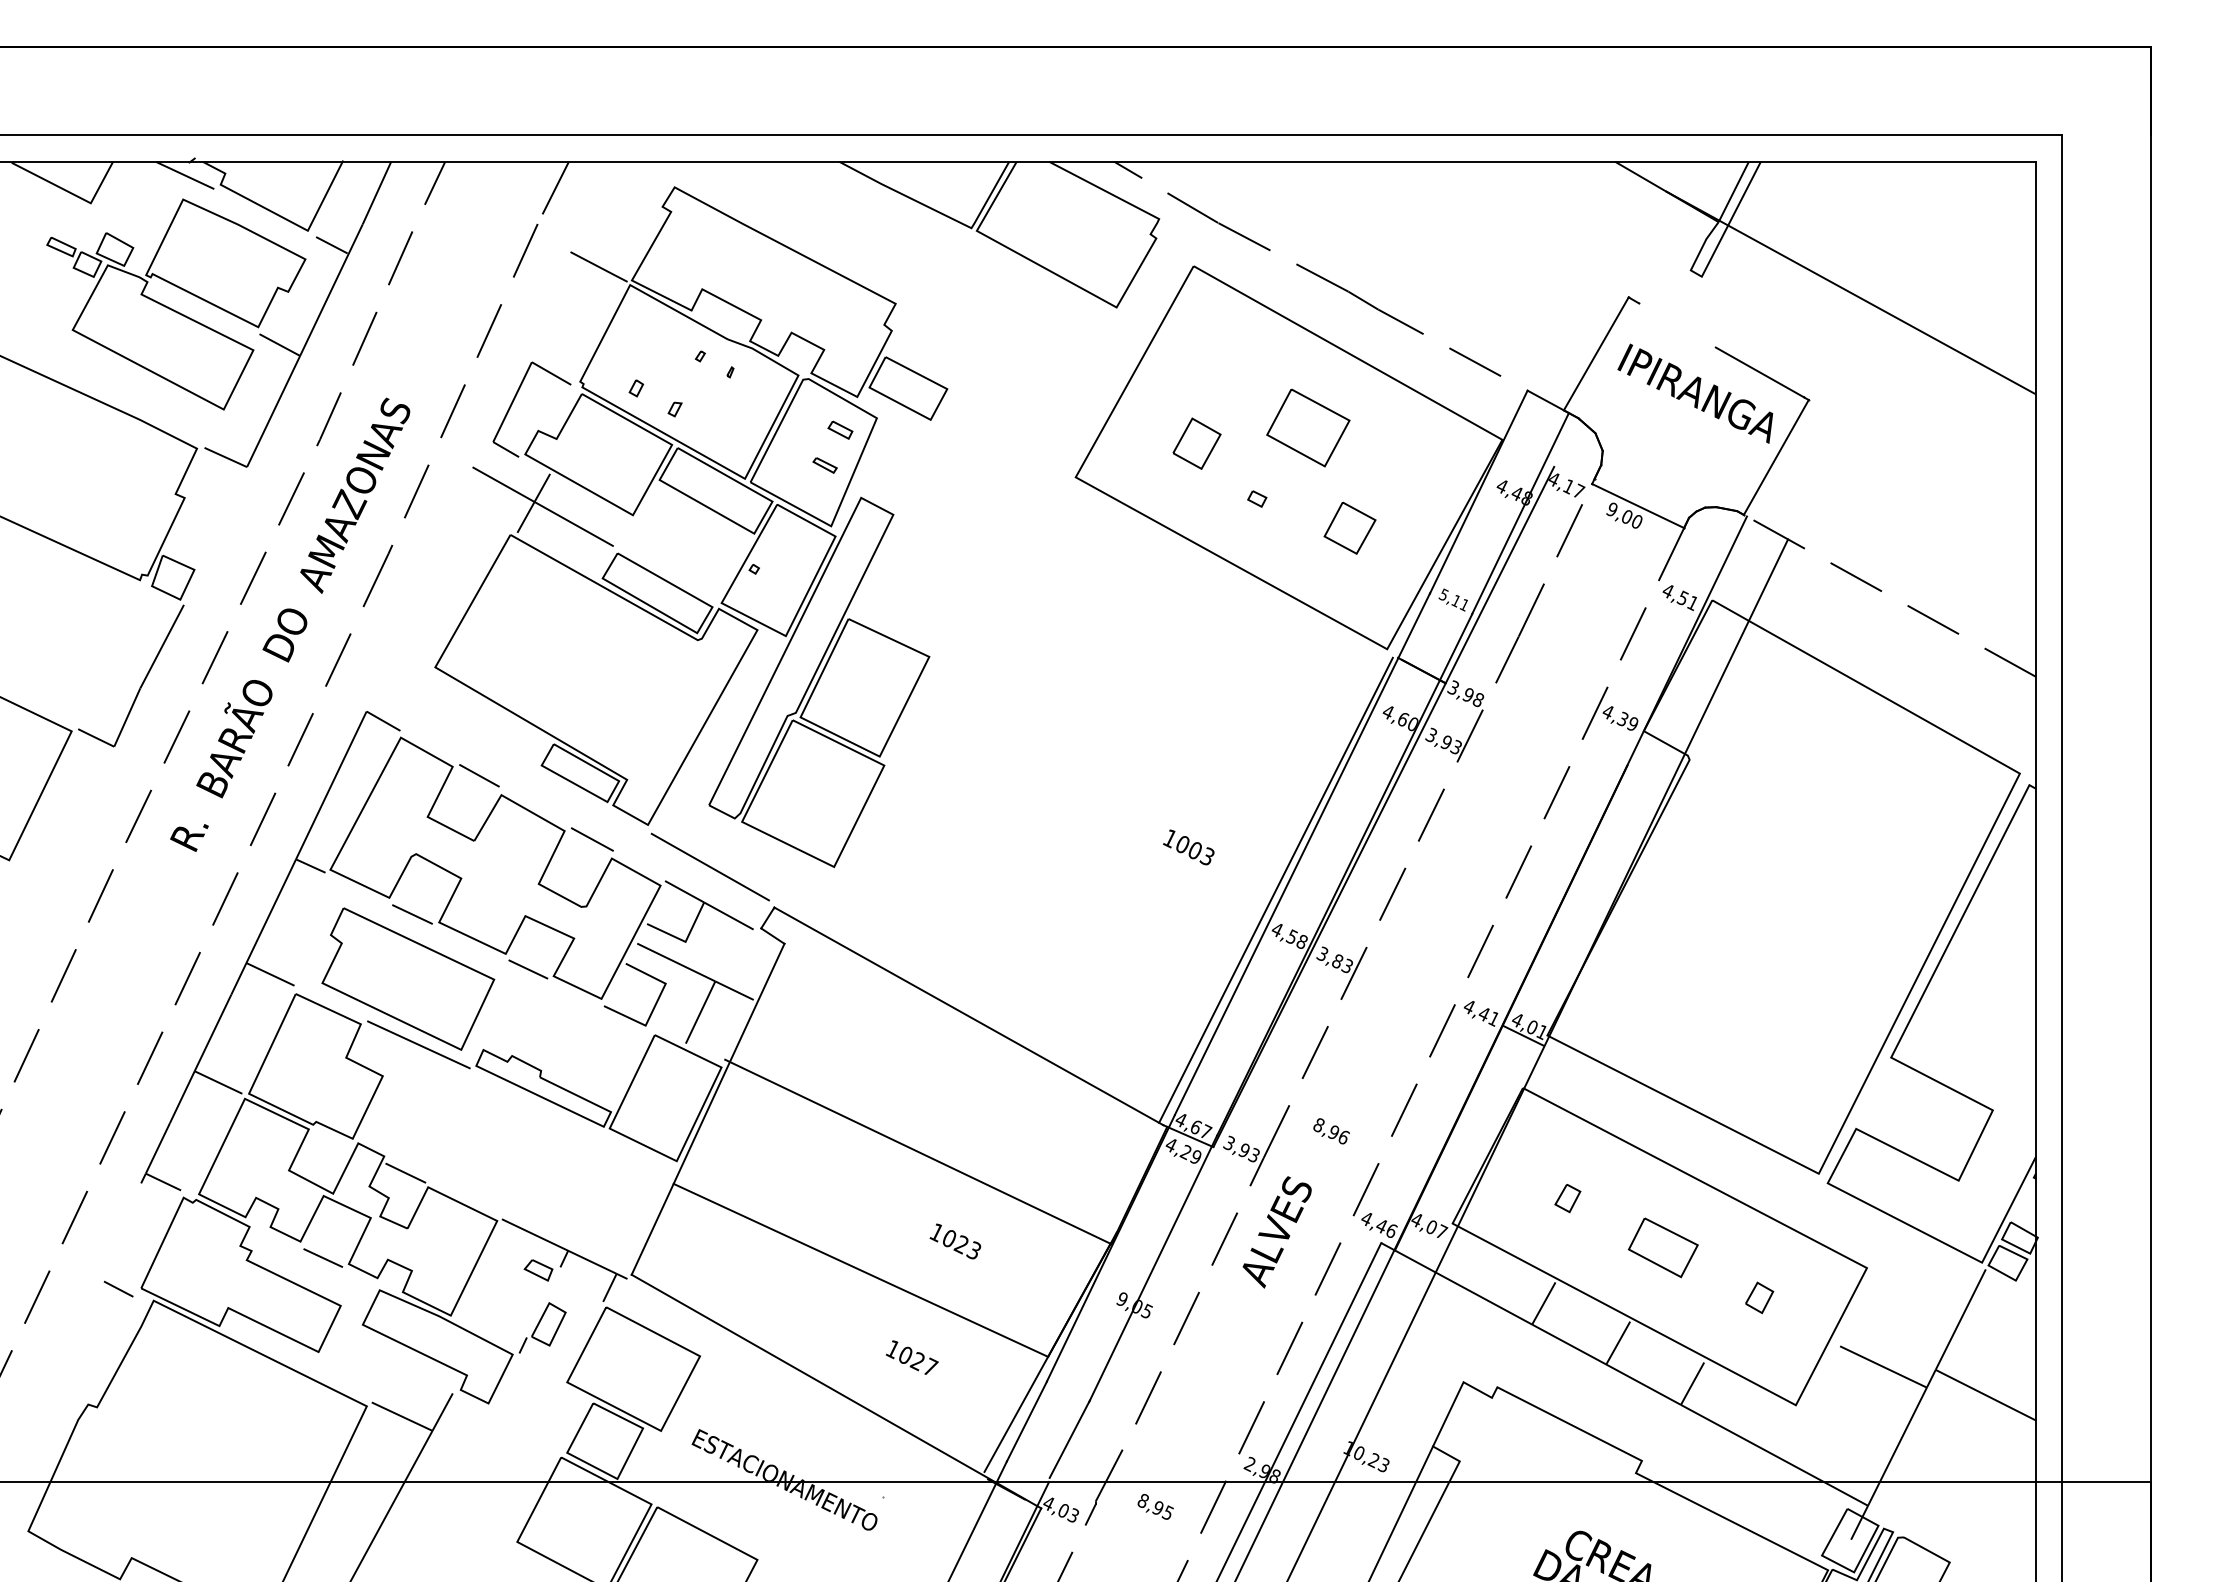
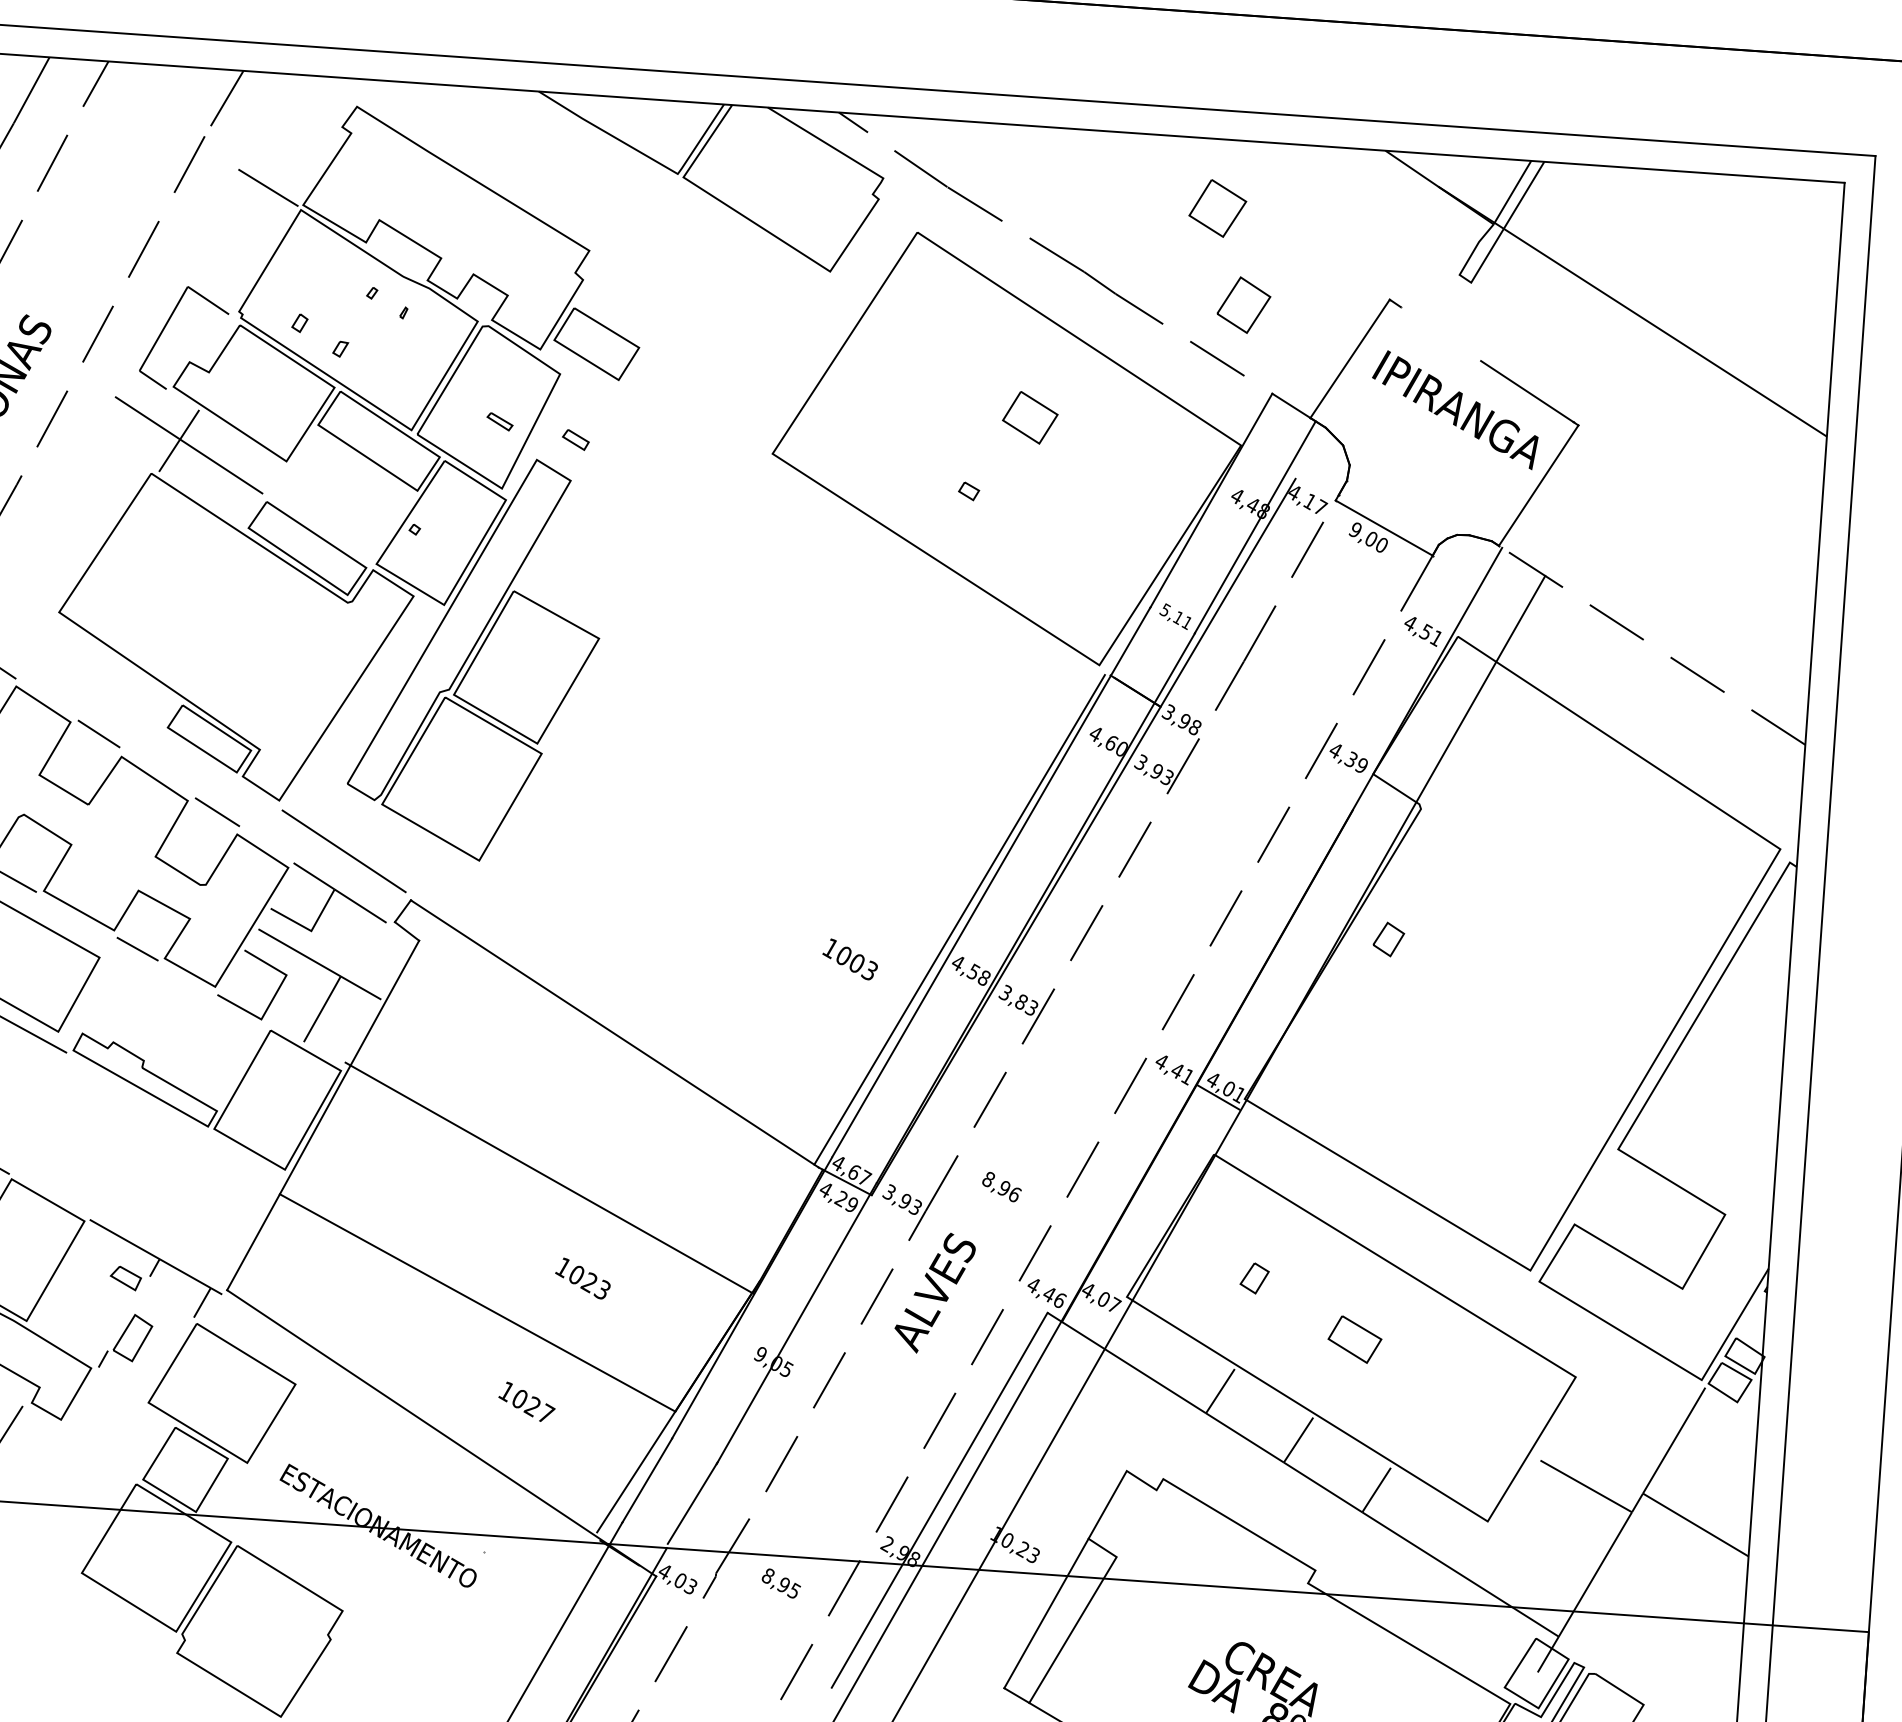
part: (1308, 427) -> (1030, 417), size x0.6
part: (840, 429) -> (575, 439), moved
part: (1196, 443) -> (1243, 304), moved
part: (1349, 527) -> (1217, 207), moved
text: (1188, 847) -> (849, 959), moved
part: (1662, 1247) -> (1354, 1339), size x0.7
part: (1759, 1297) -> (1388, 939), moved

